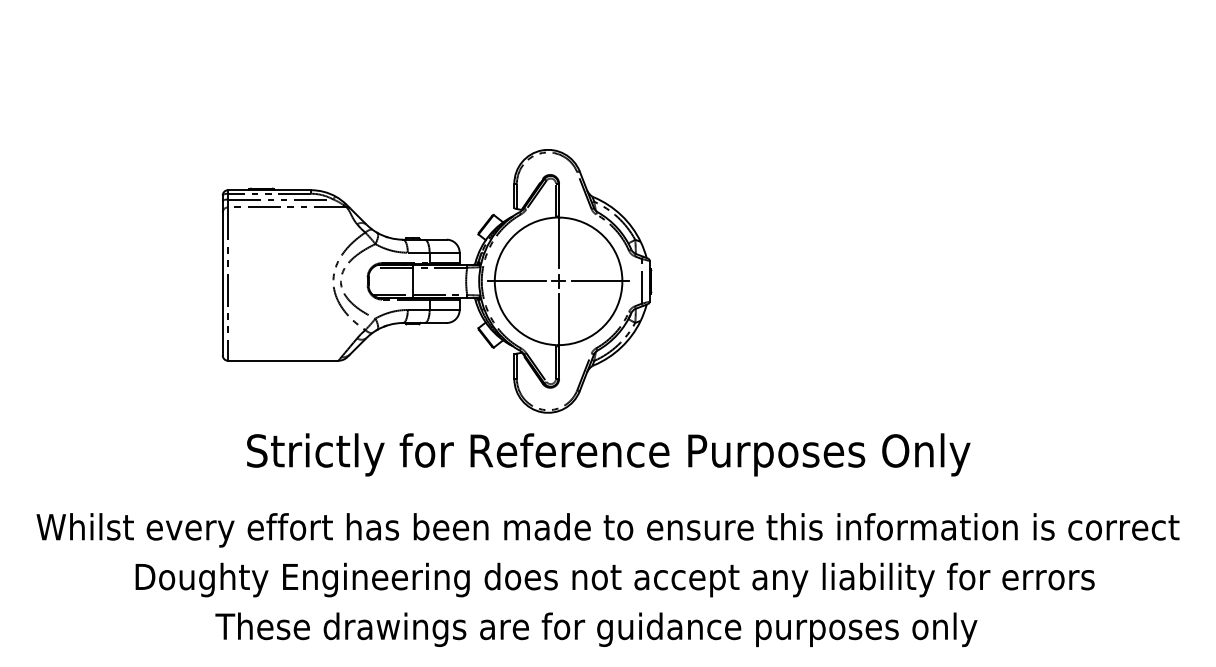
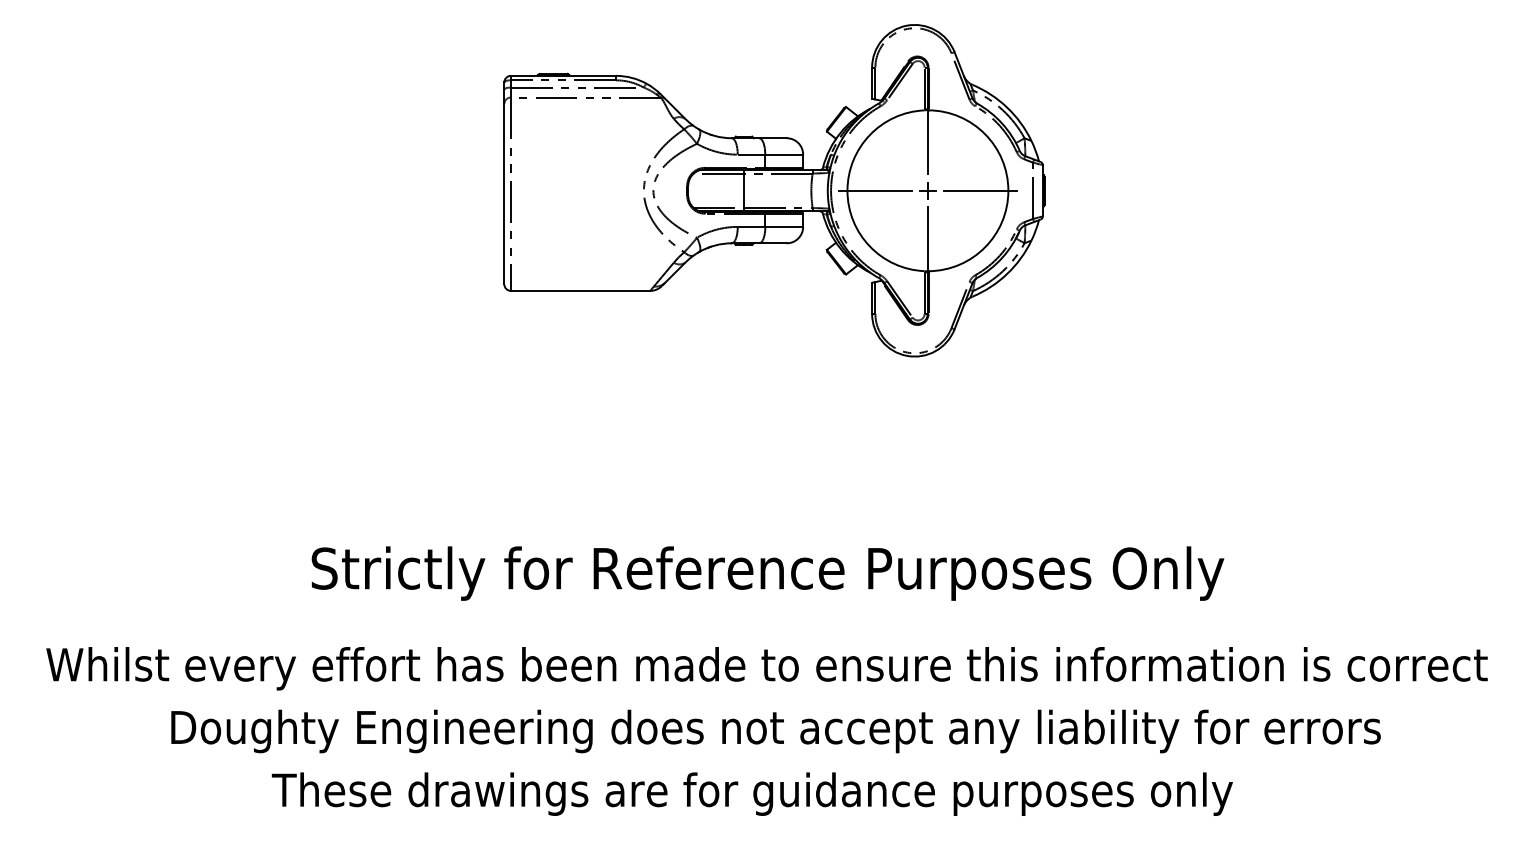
part: (436, 281) -> (773, 190), moved

